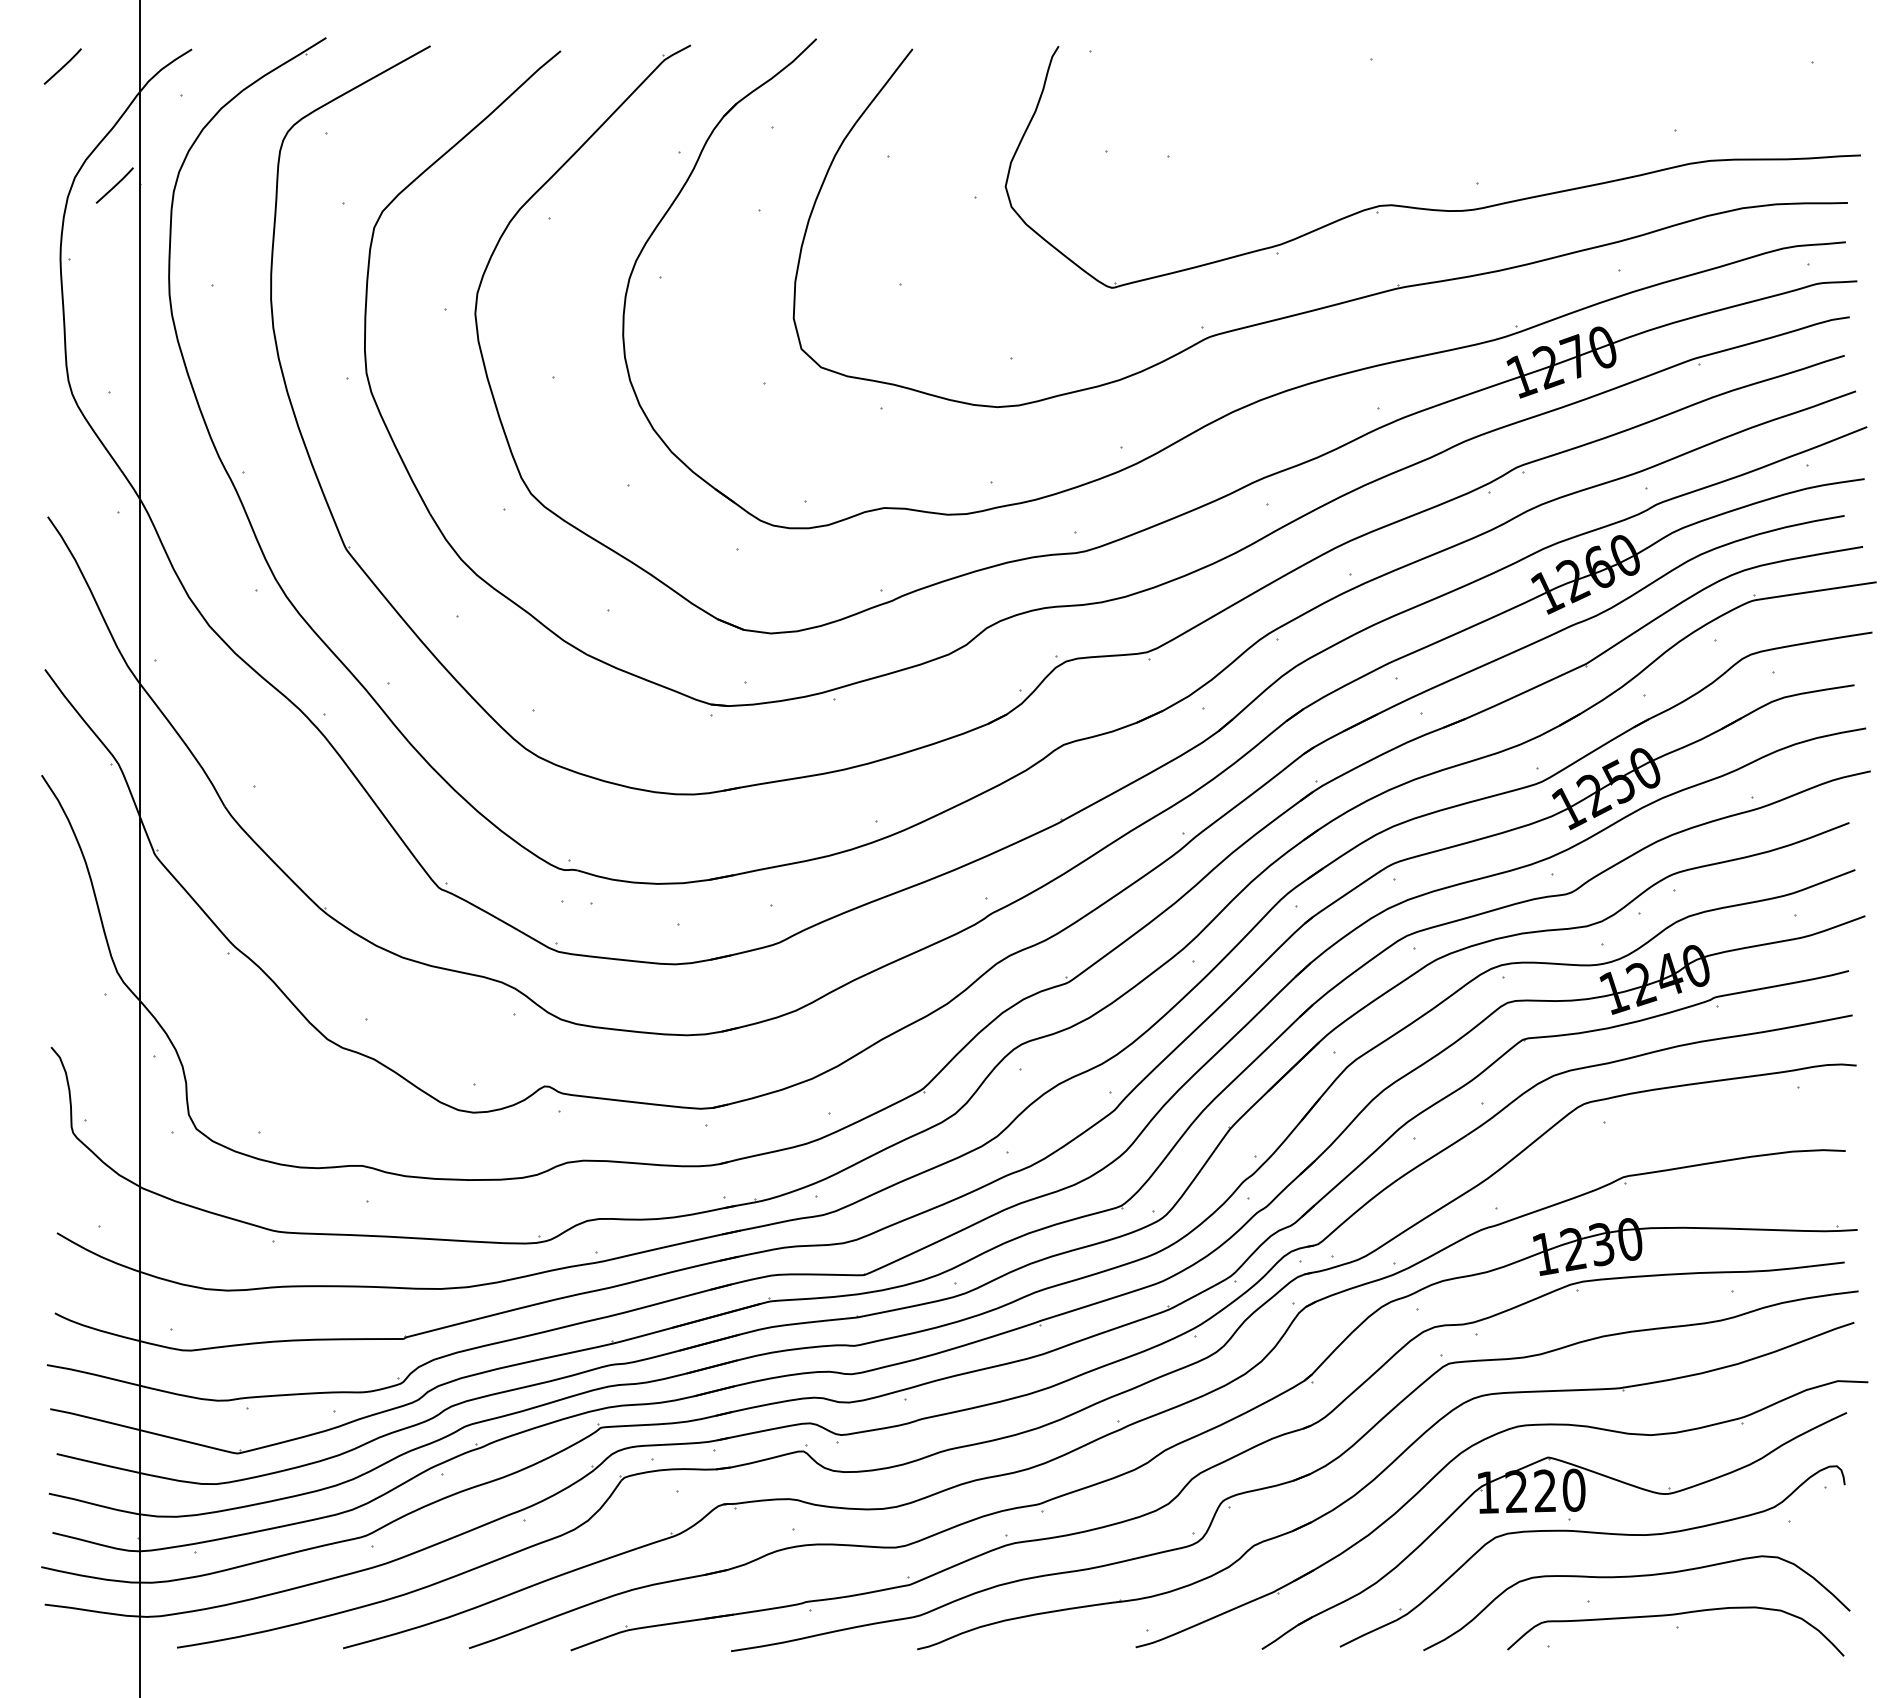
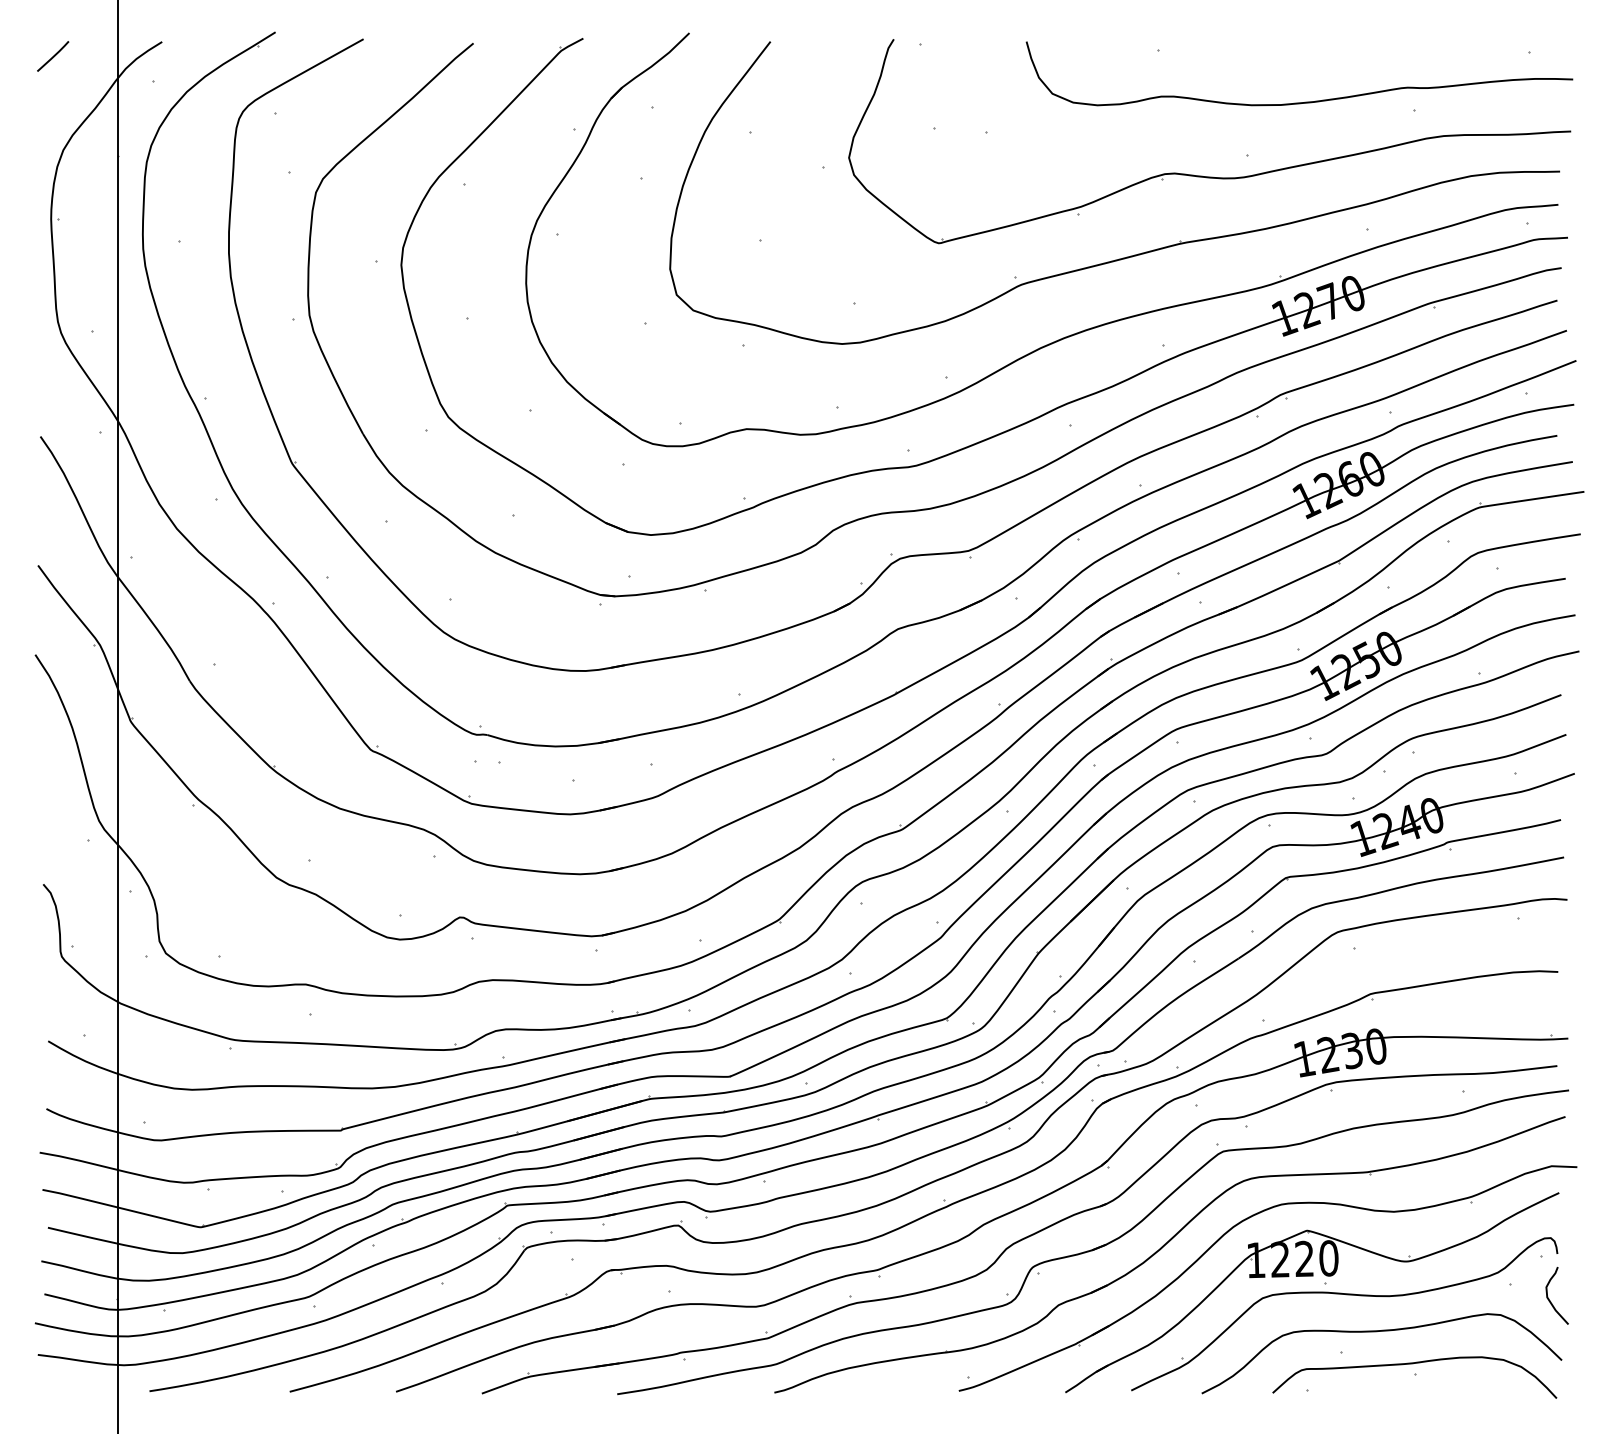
curve: (1542, 120) -> (1302, 102), added
line: (114, 185) -> (96, 156), removed
curve: (1835, 1538) -> (1549, 1299), added

